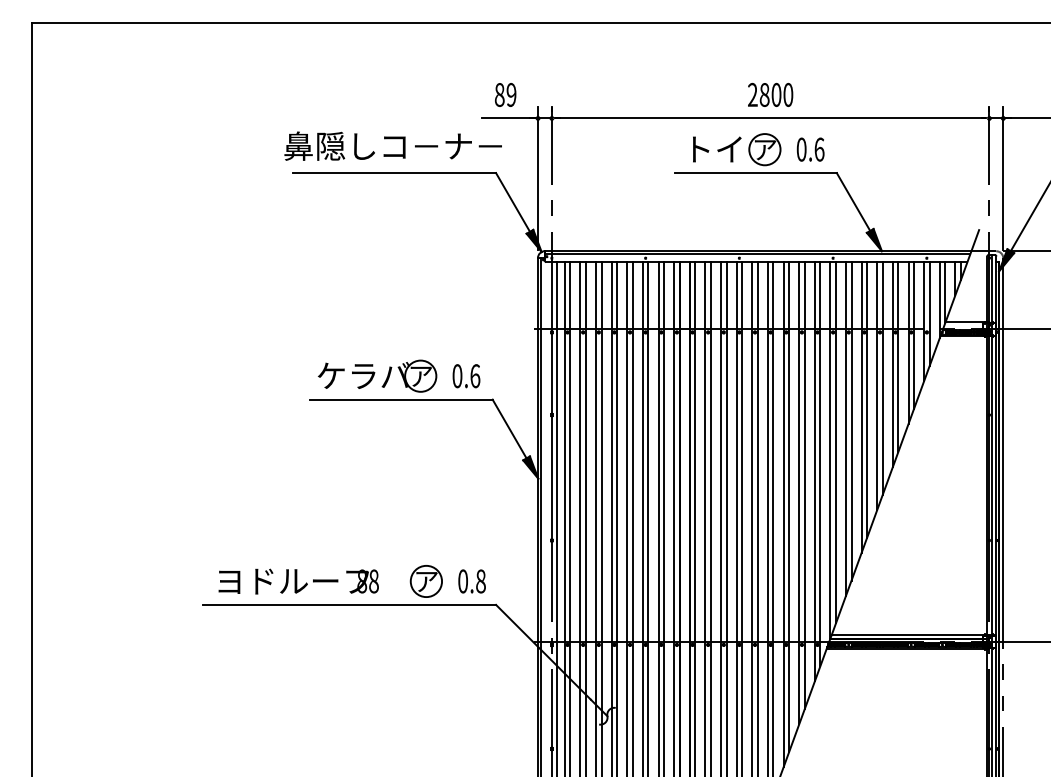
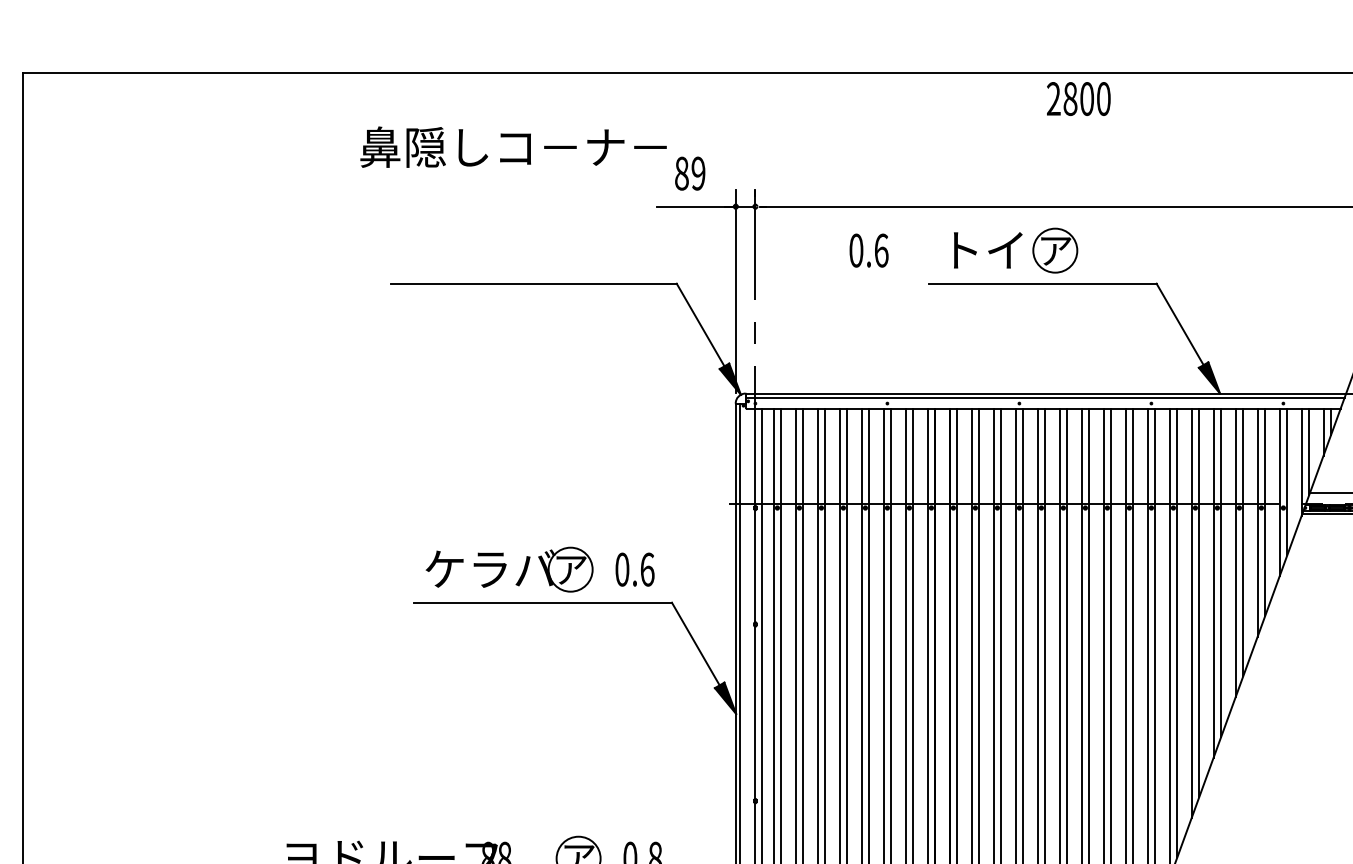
text: (770, 94) -> (1078, 98), moved
text: (392, 145) -> (512, 146), moved
text: (810, 149) -> (868, 250), moved

